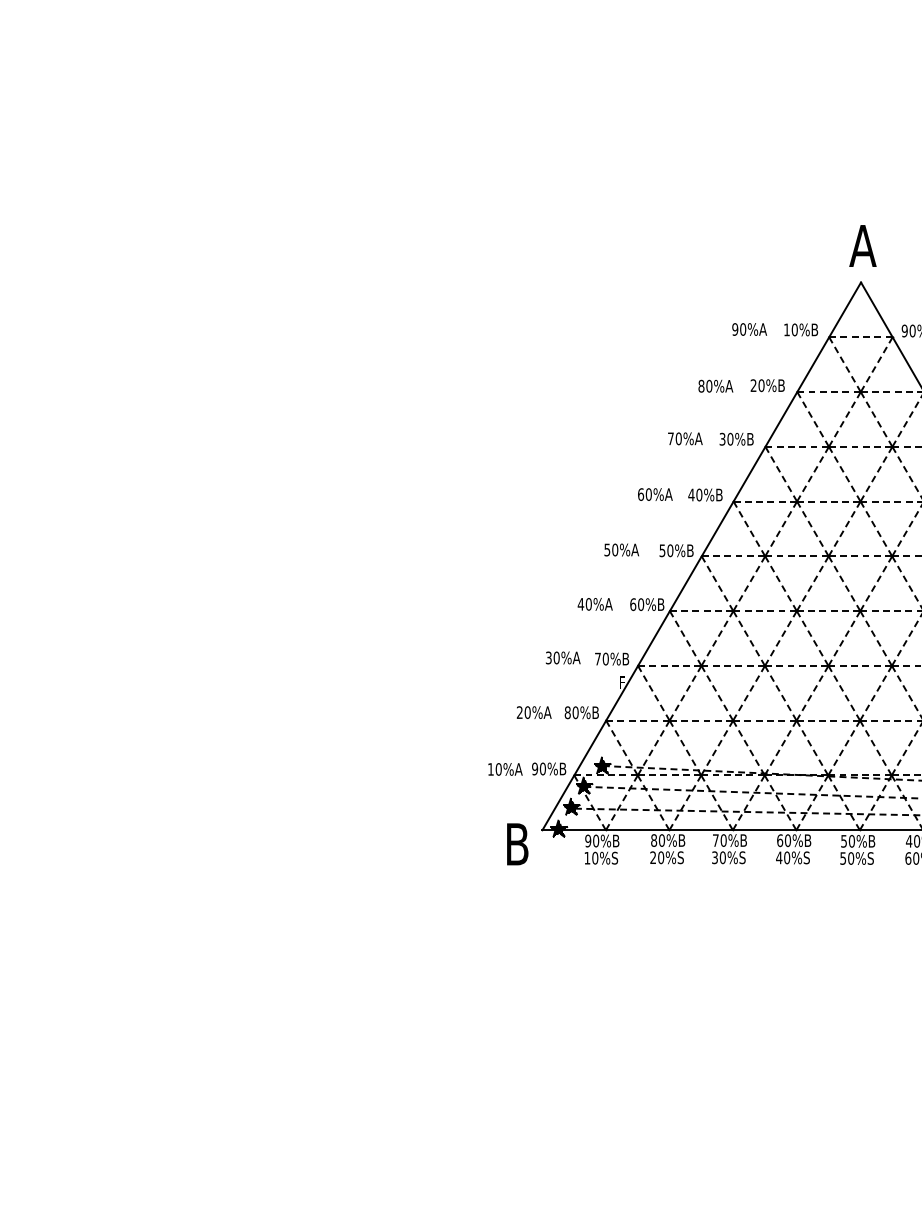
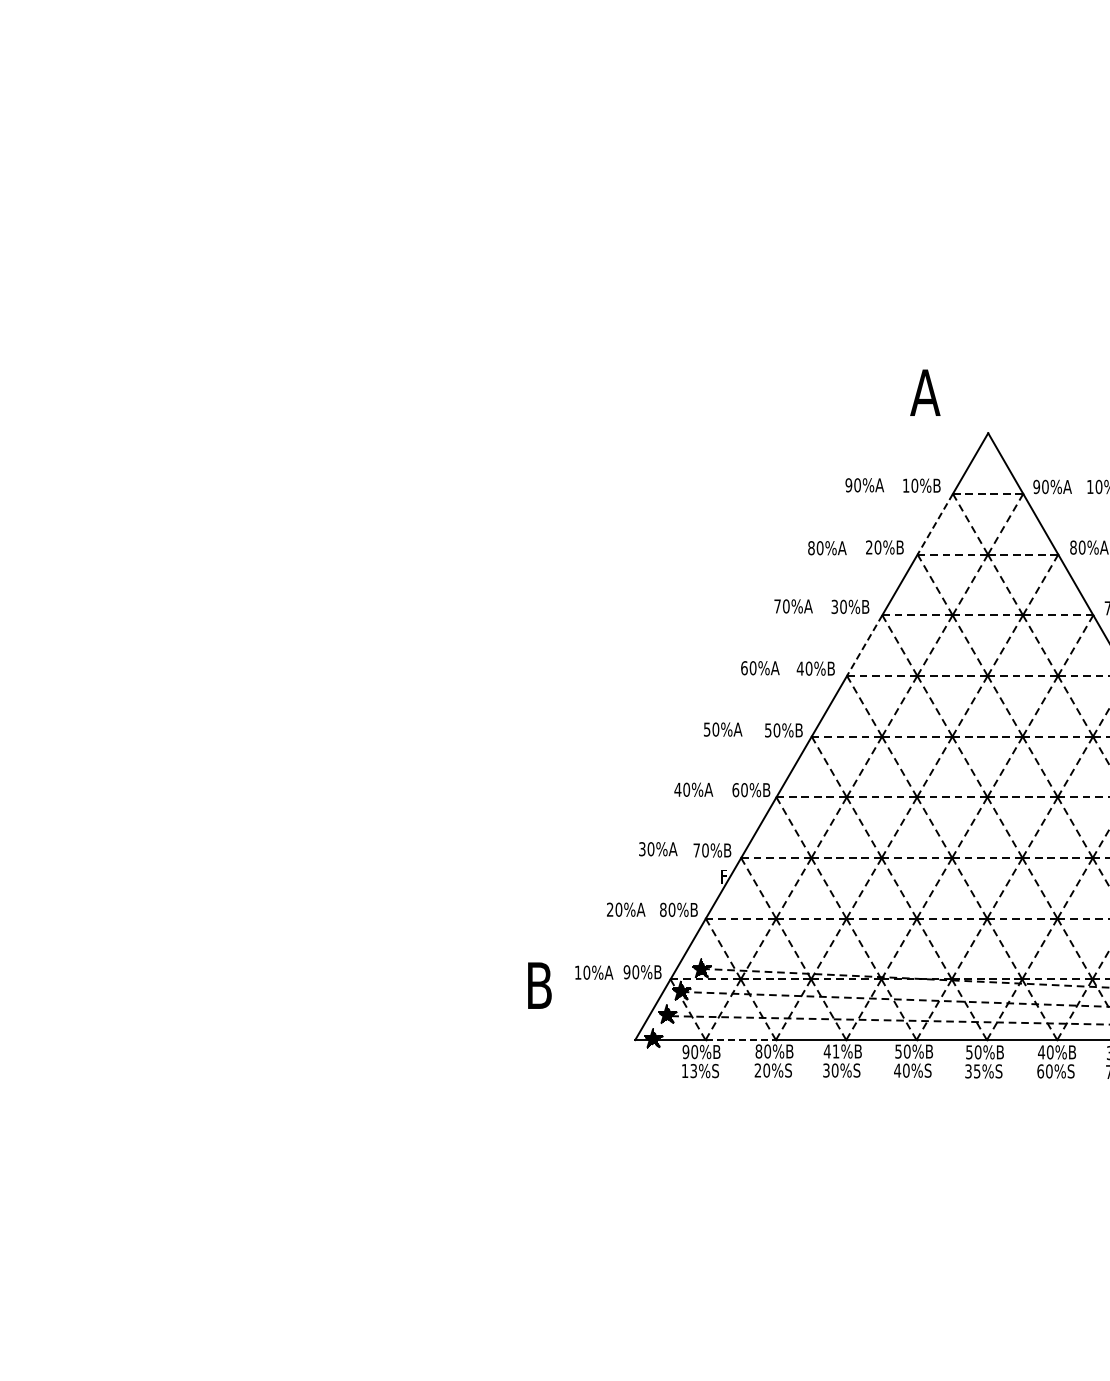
text: (863, 245) -> (925, 392), moved
line: (813, 364) -> (935, 524), solid -> dashed
line: (749, 475) -> (864, 646), solid -> dashed
line: (638, 830) -> (741, 1040), solid -> dashed
text: (719, 840) -> (831, 1051), 70%B -> 41%B
text: (780, 840) -> (898, 1051), 60%B -> 50%B
text: (517, 844) -> (539, 985), moved
text: (595, 858) -> (693, 1071), 10%S -> 13%S
text: (846, 858) -> (972, 1071), 50%S -> 35%S

